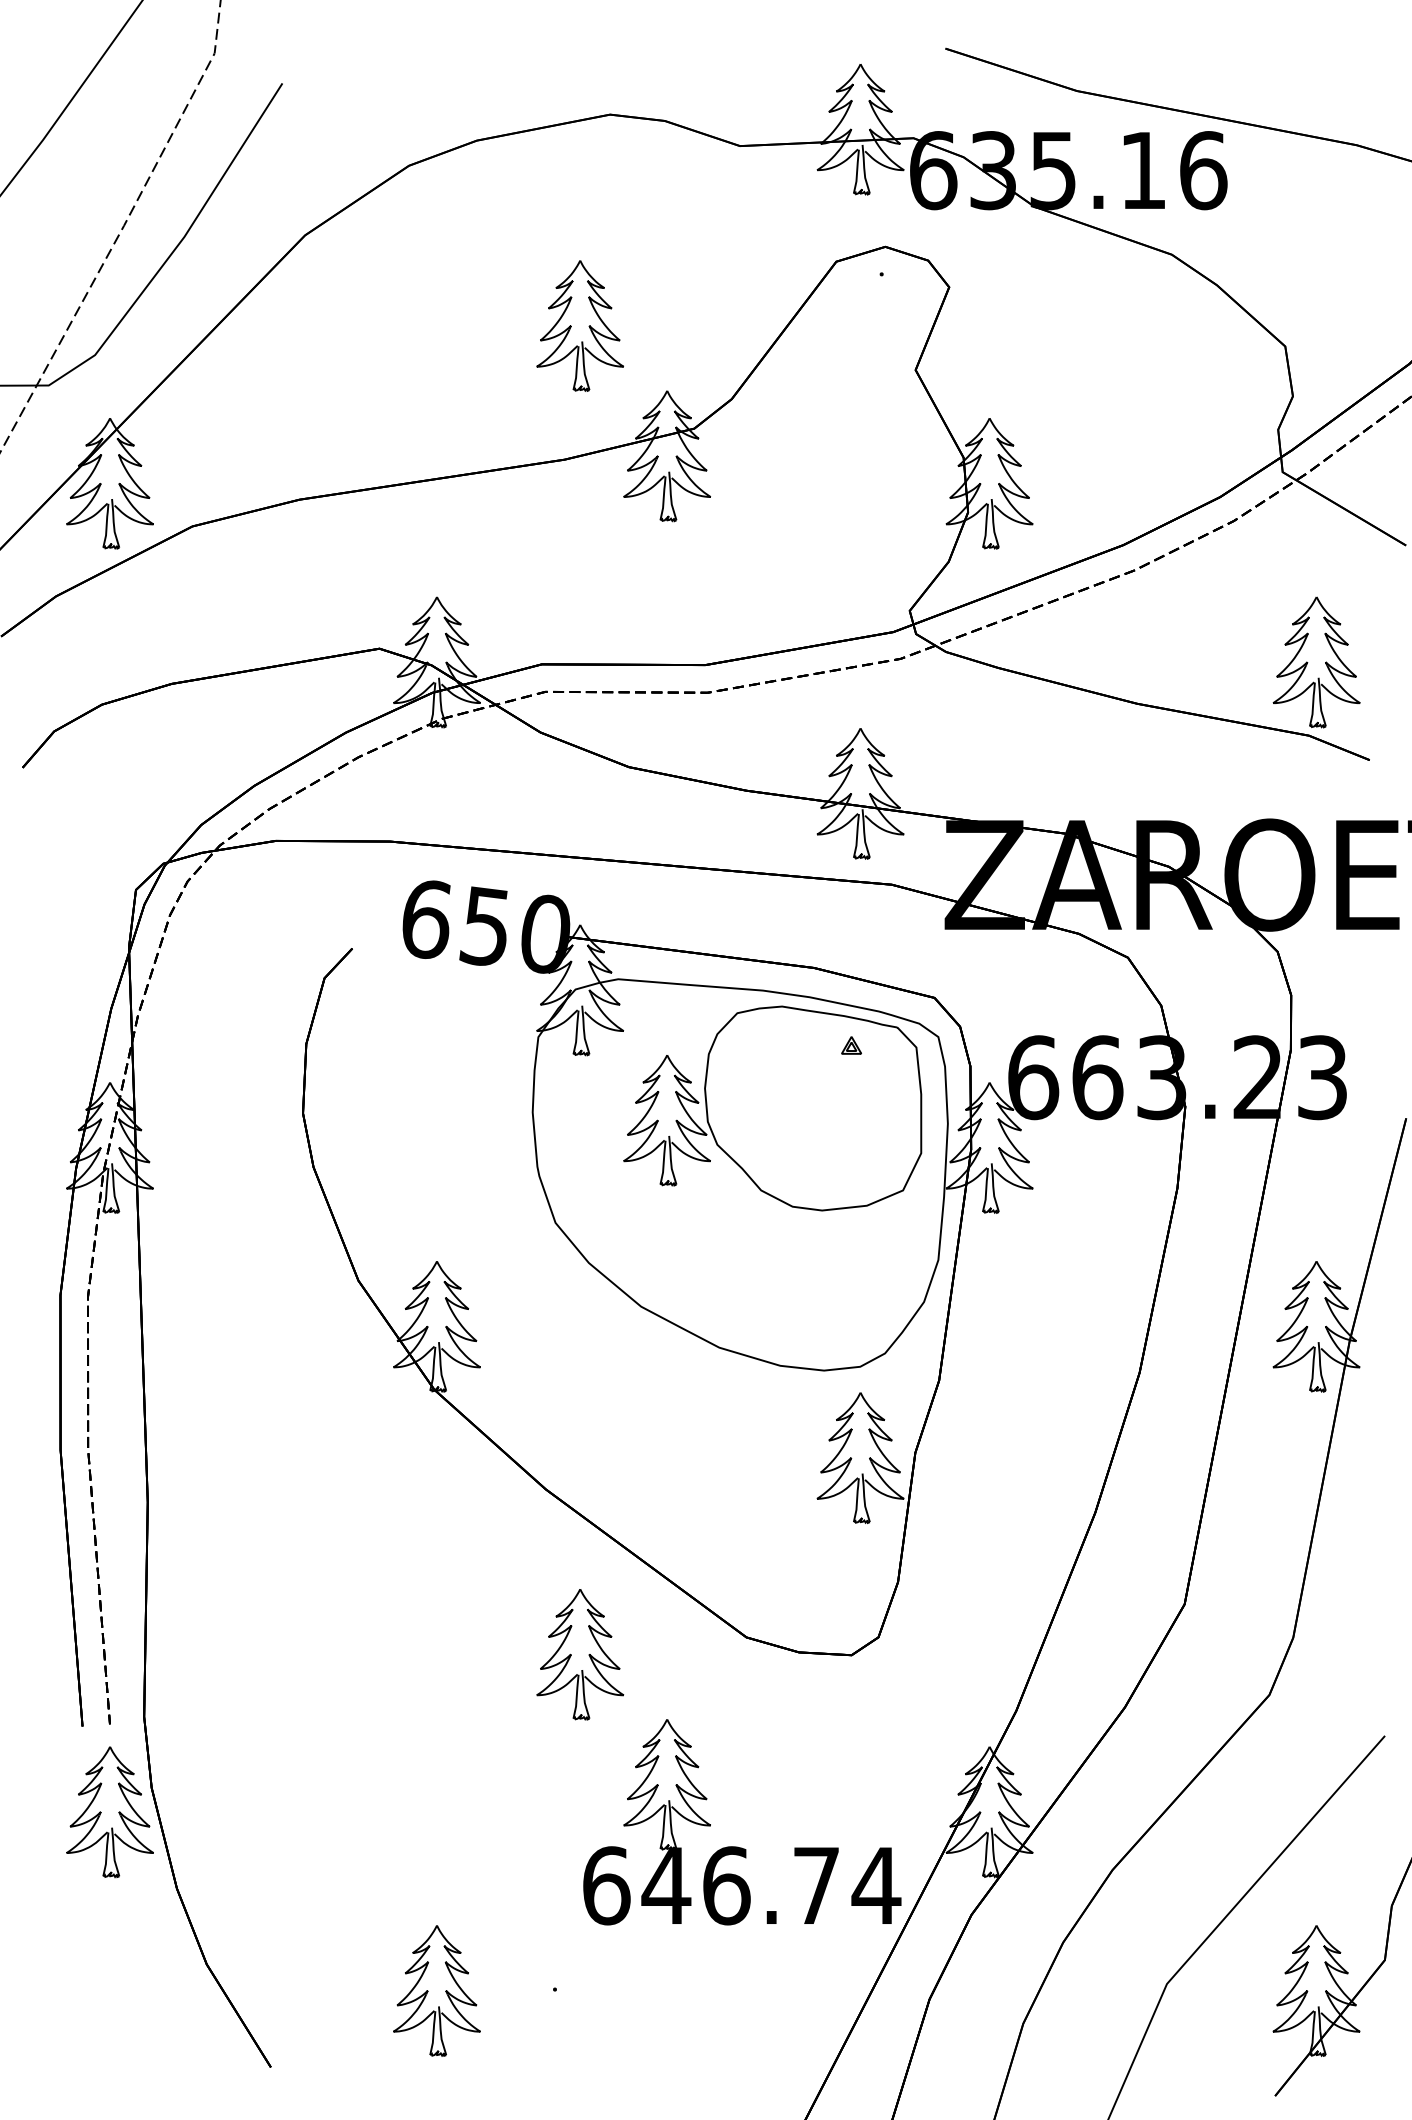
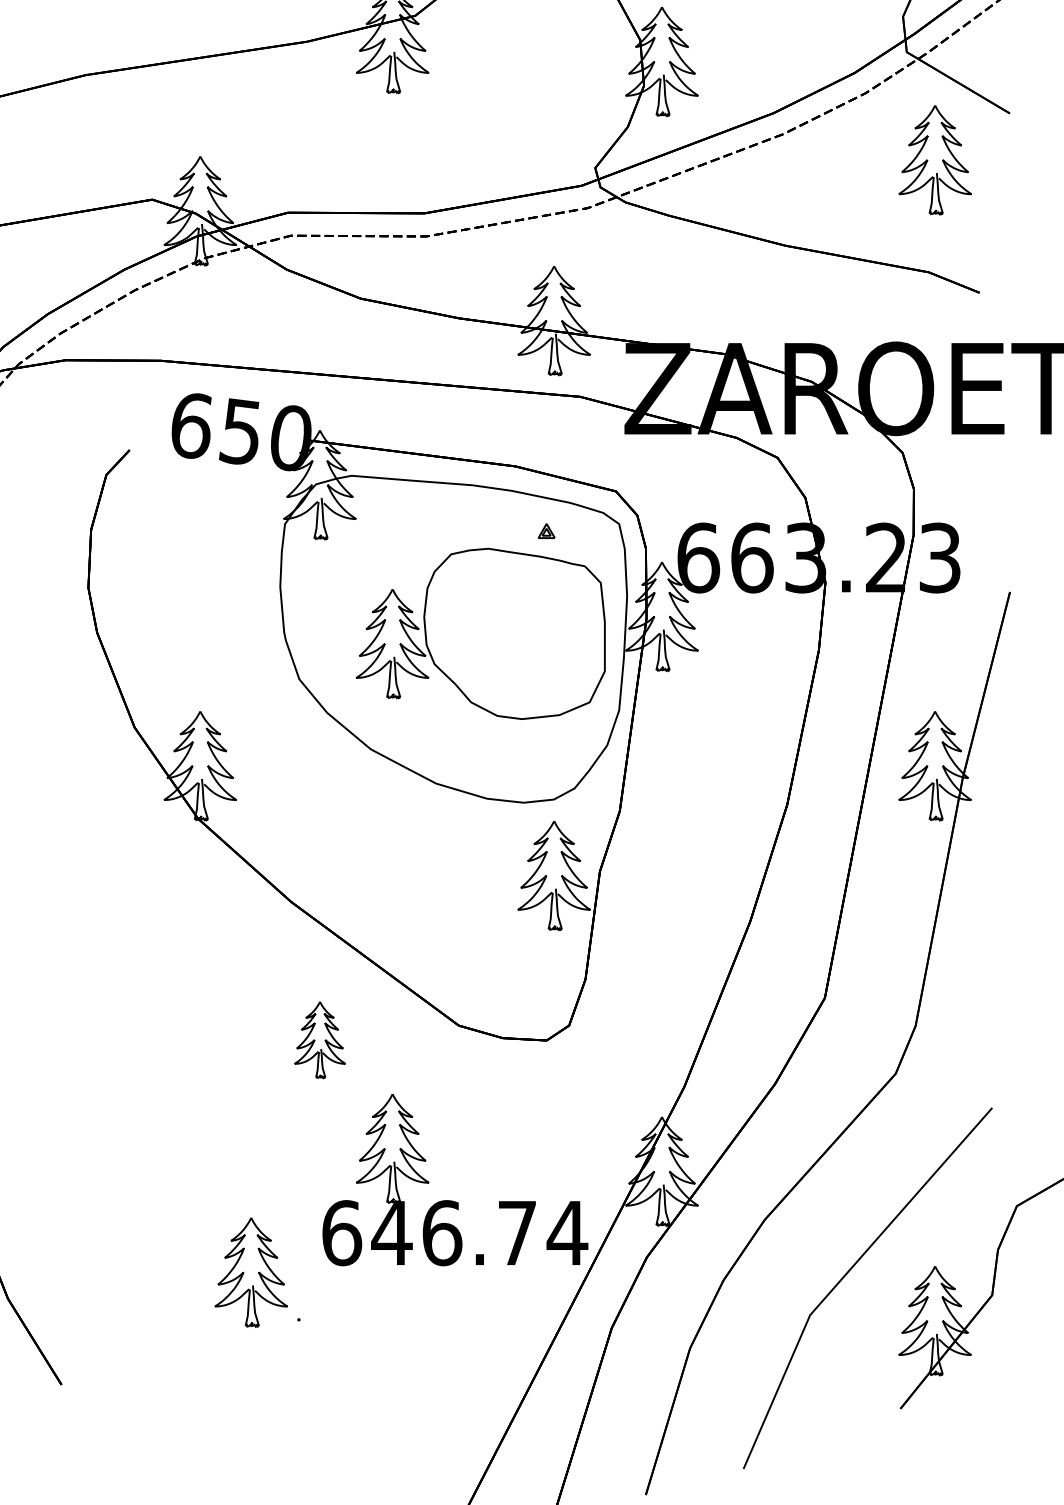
part: (1316, 662) -> (935, 160), moved
part: (772, 1108) -> (480, 633), moved
part: (580, 1654) -> (320, 1039), size x0.7
part: (436, 1990) -> (250, 1272), moved

